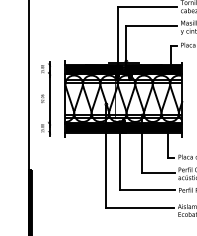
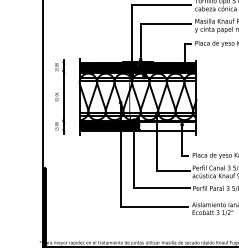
fill: (153, 128) -> (167, 126), removed

